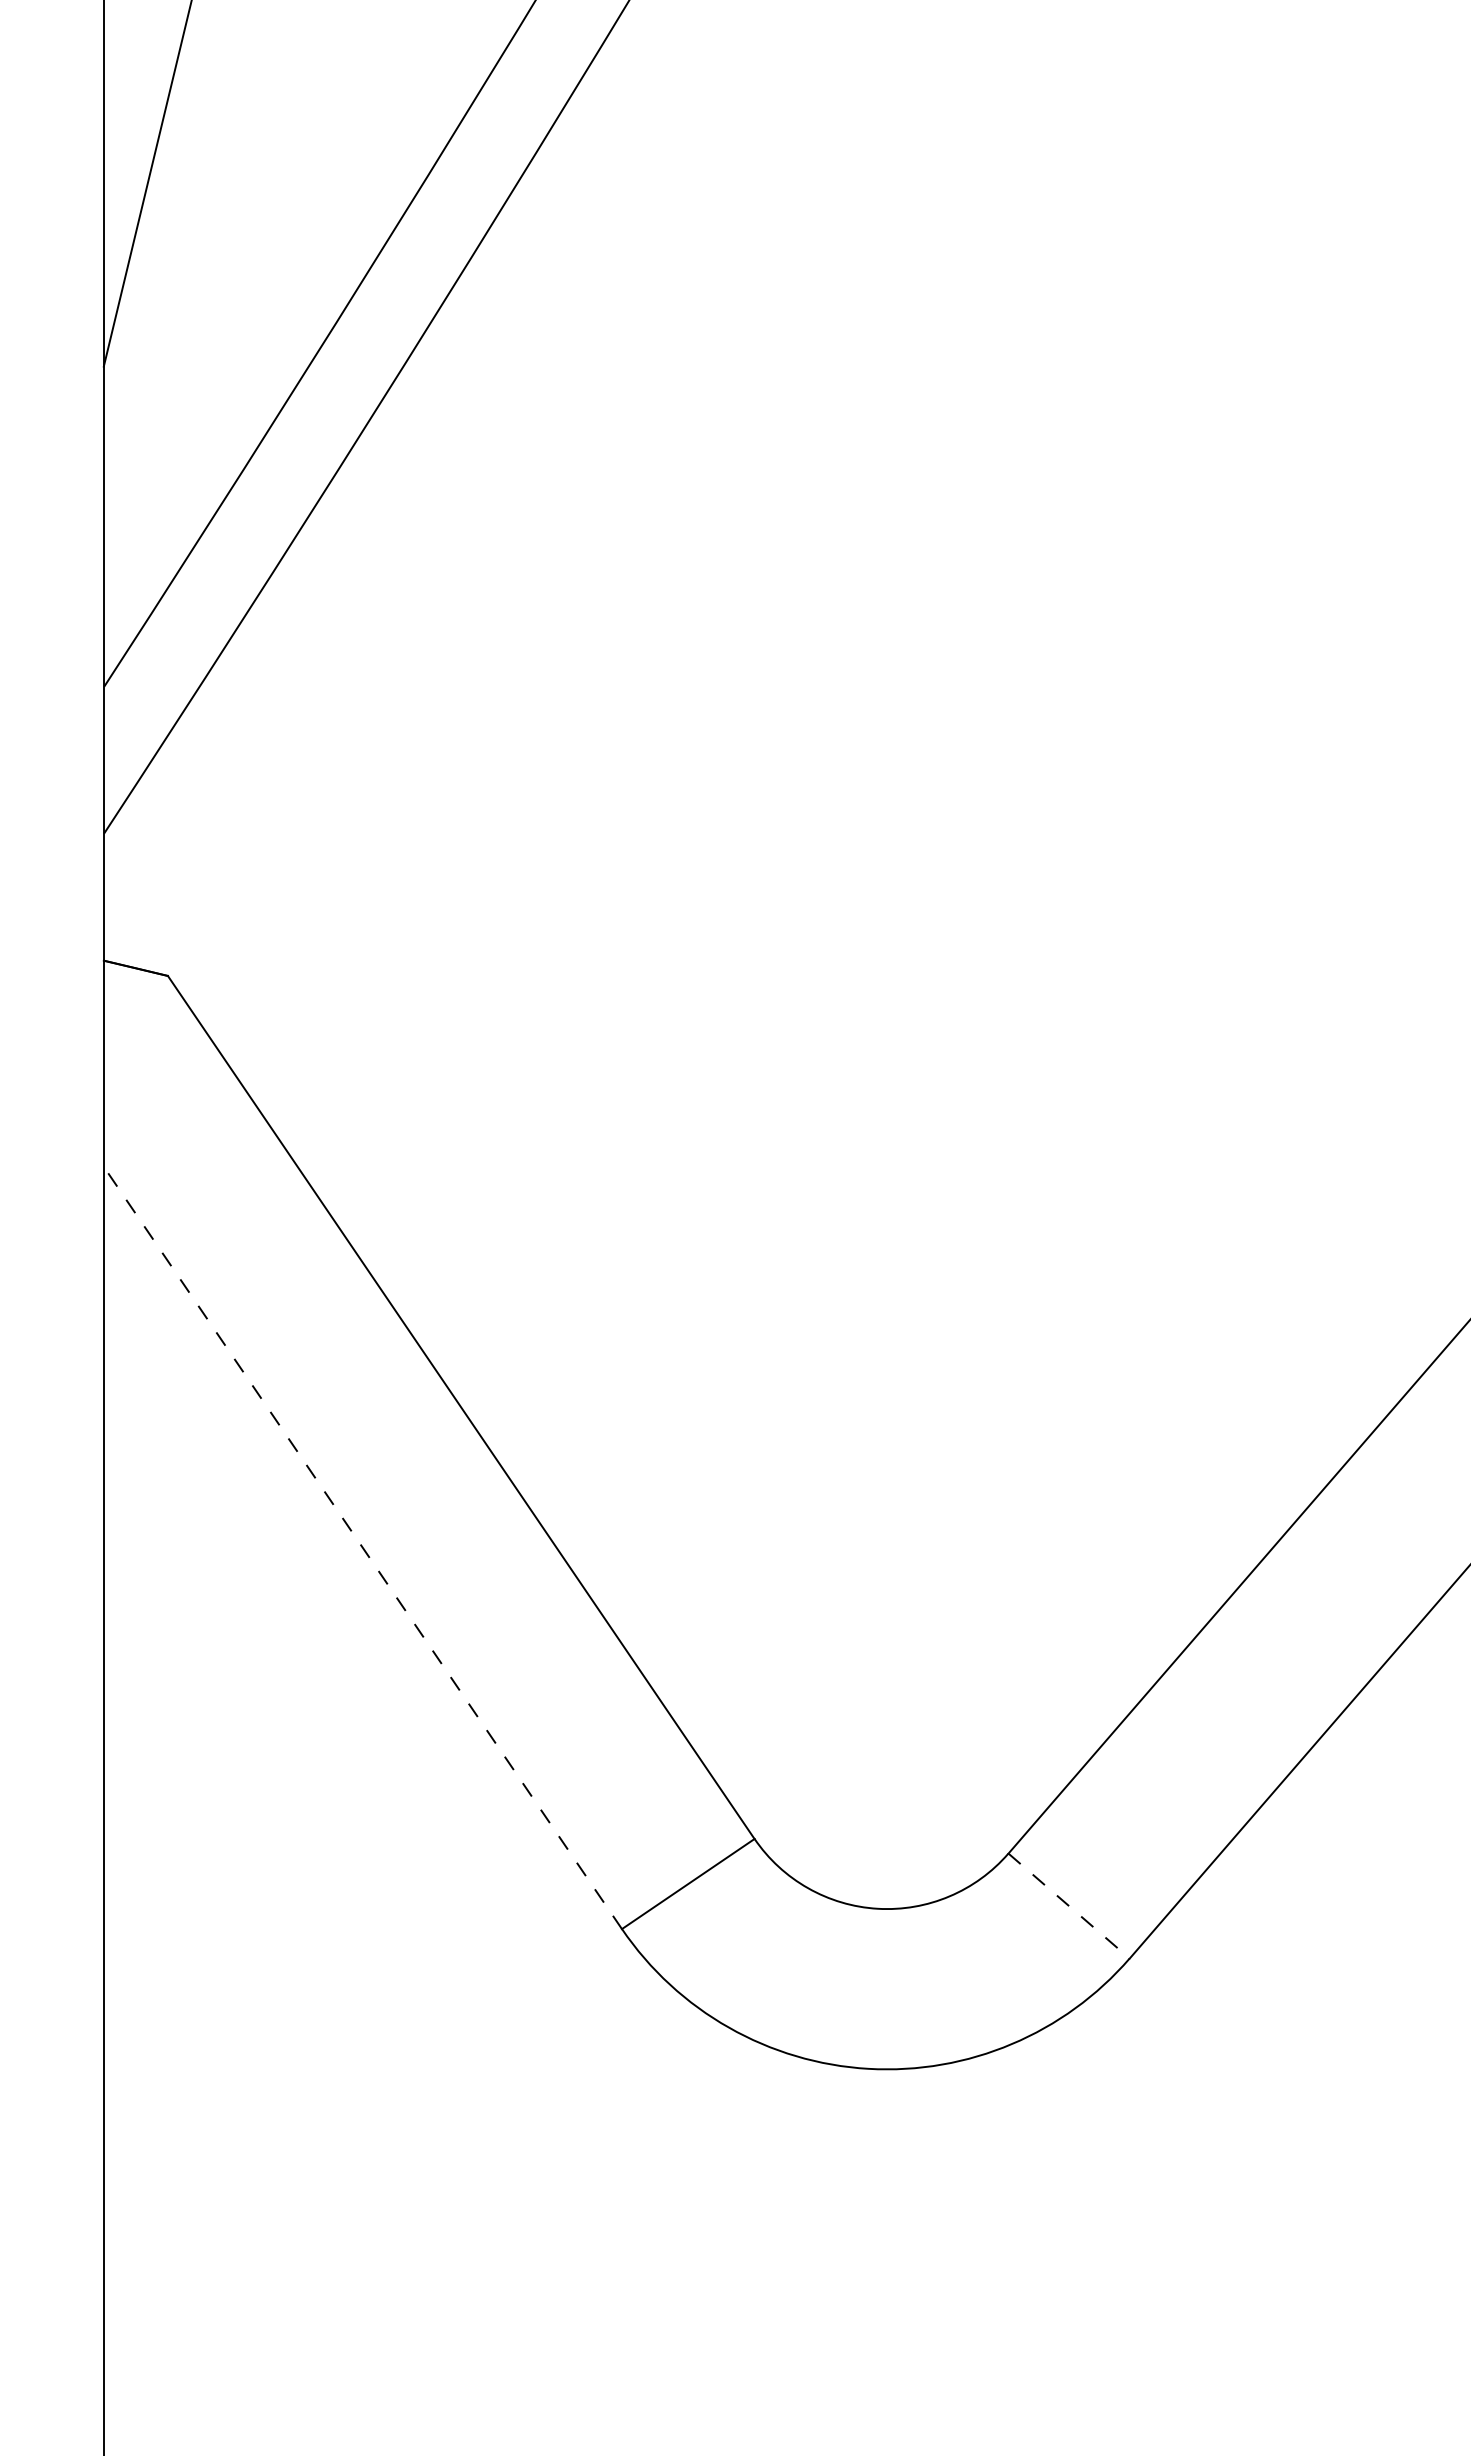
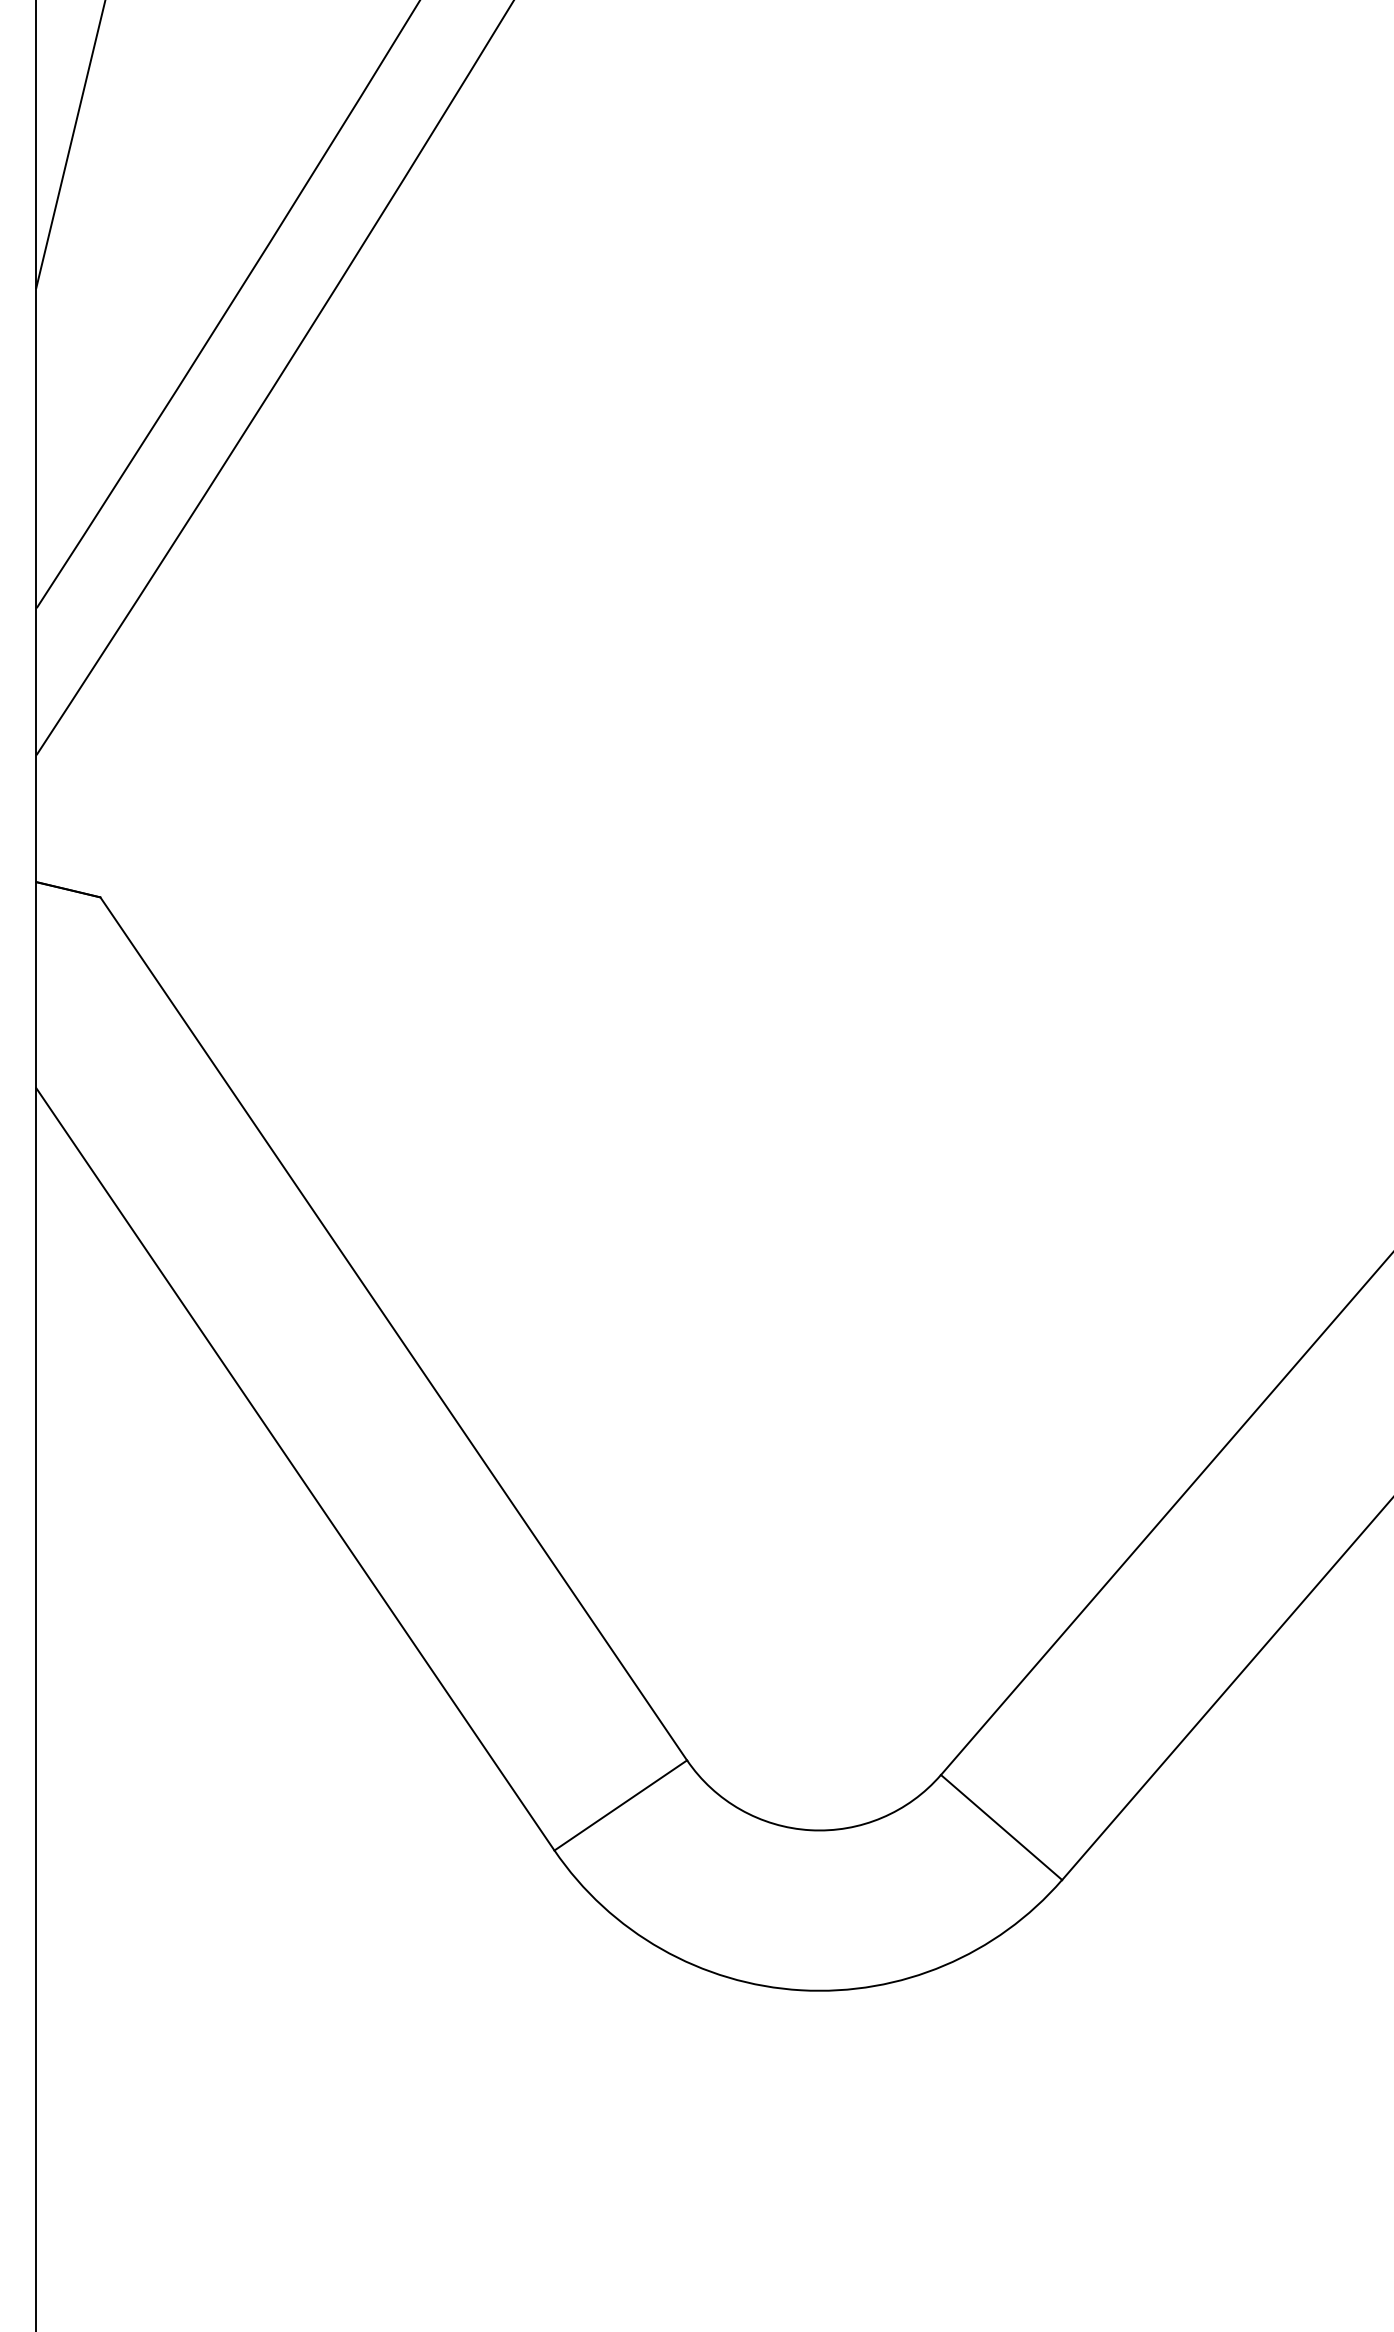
line: (362, 1547) -> (295, 1468), dashed -> solid
line: (1069, 1906) -> (1002, 1827), dashed -> solid

